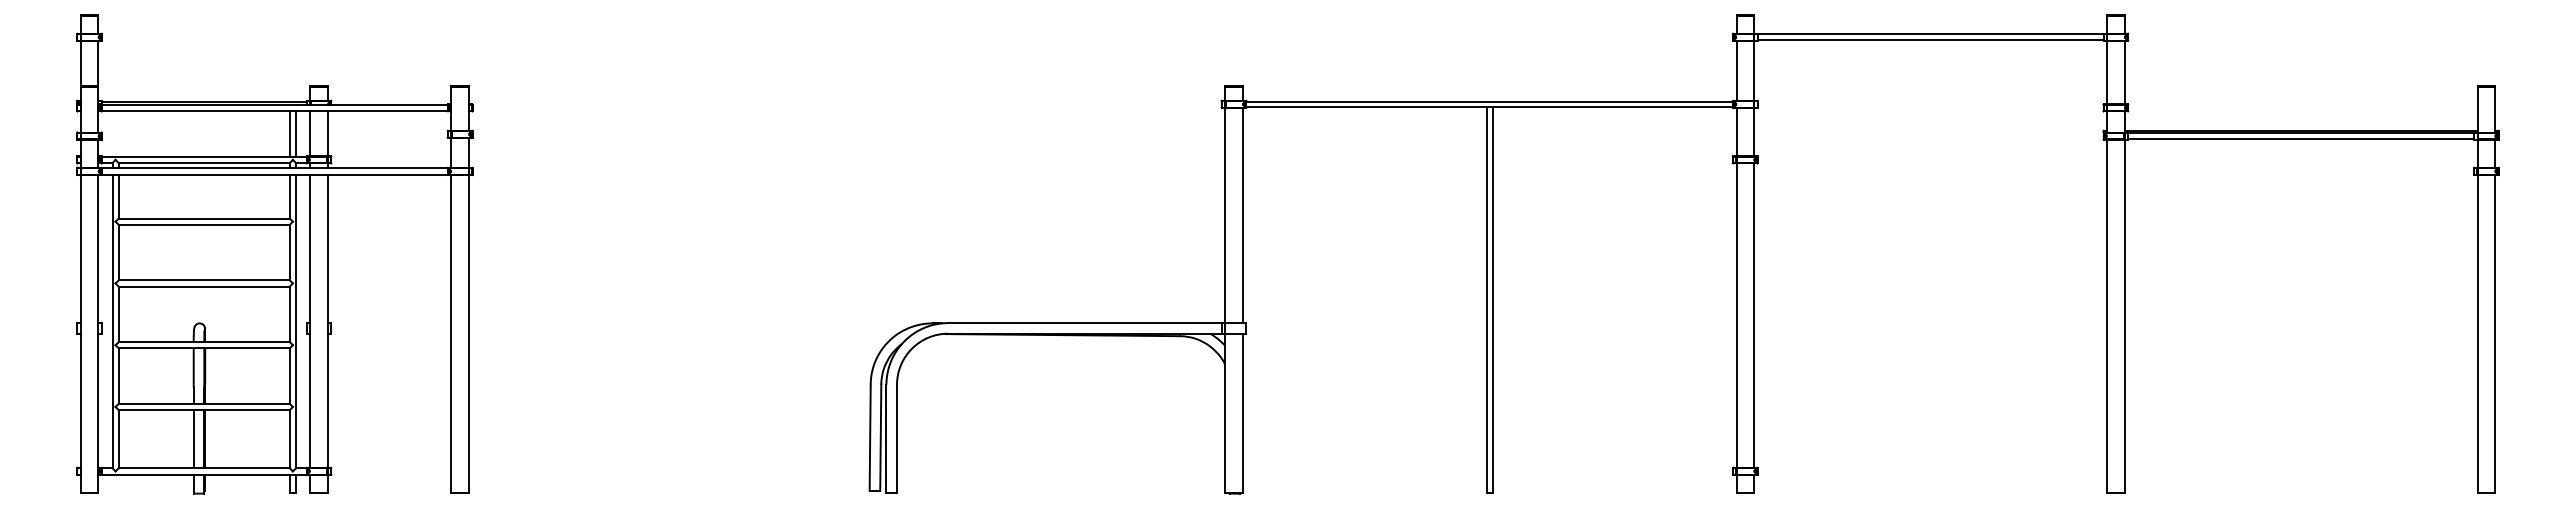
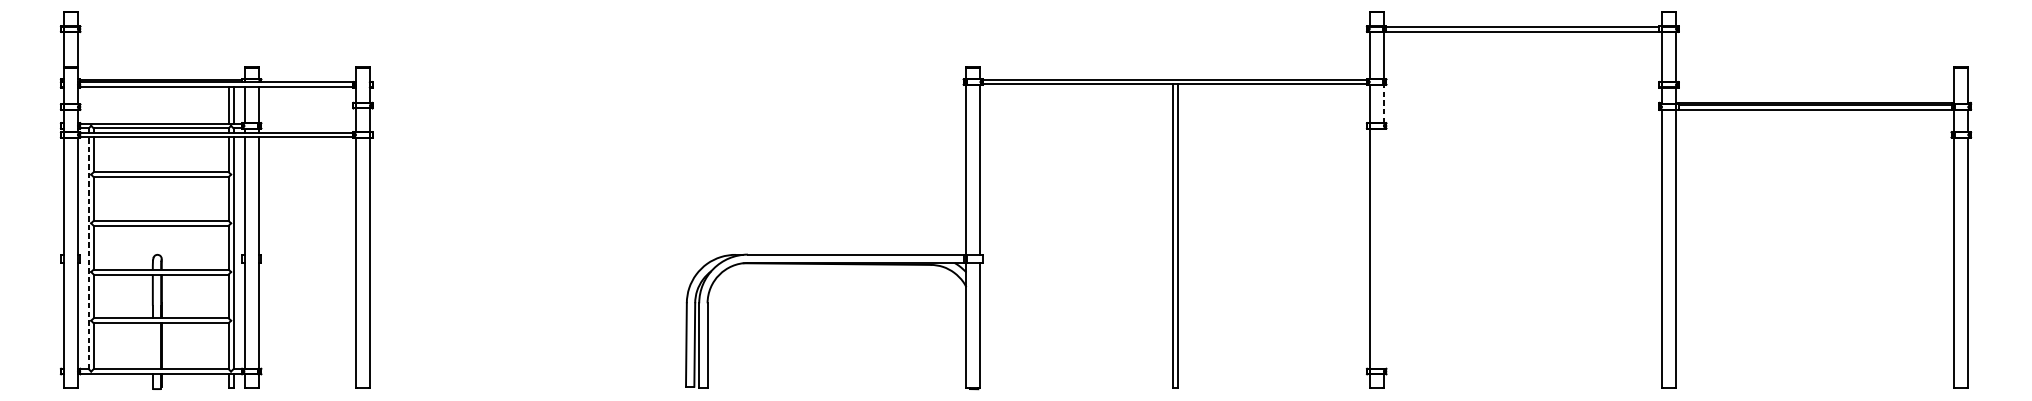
line: (1754, 131) -> (1383, 103), solid -> dashed
line: (1754, 315) -> (1383, 248), removed
line: (112, 321) -> (88, 253), solid -> dashed
line: (193, 439) -> (152, 346), removed

